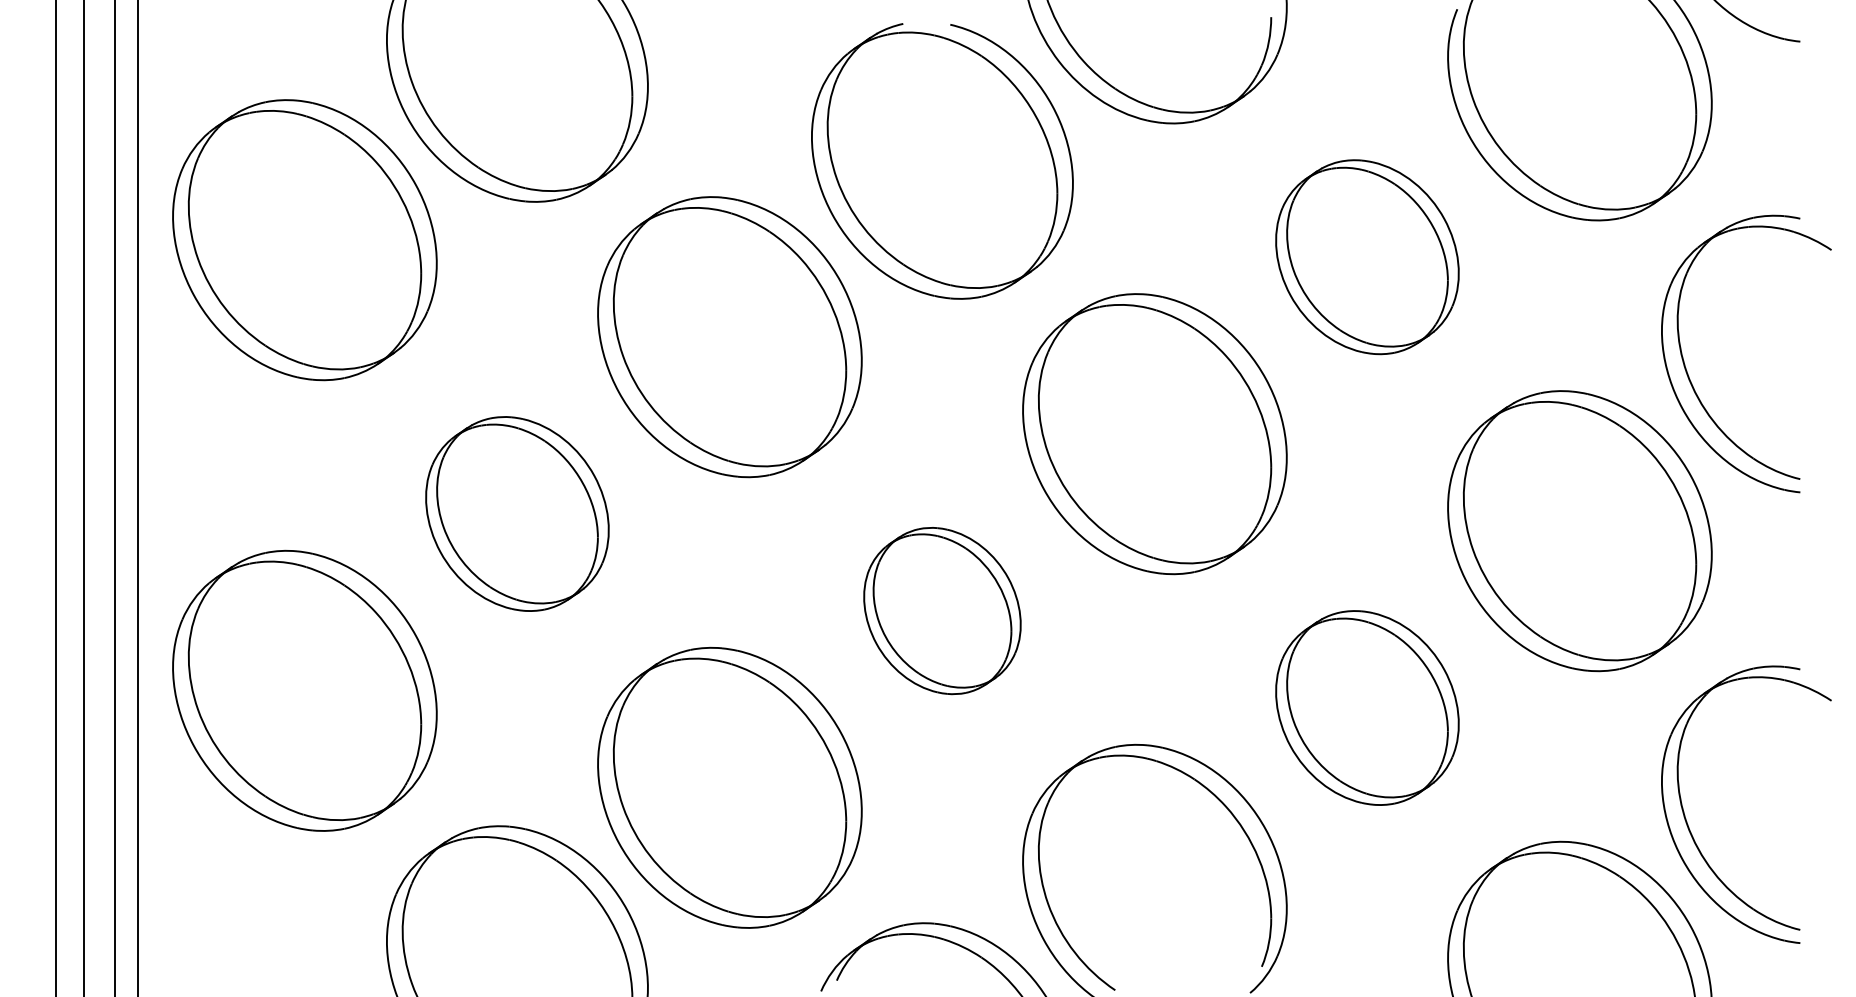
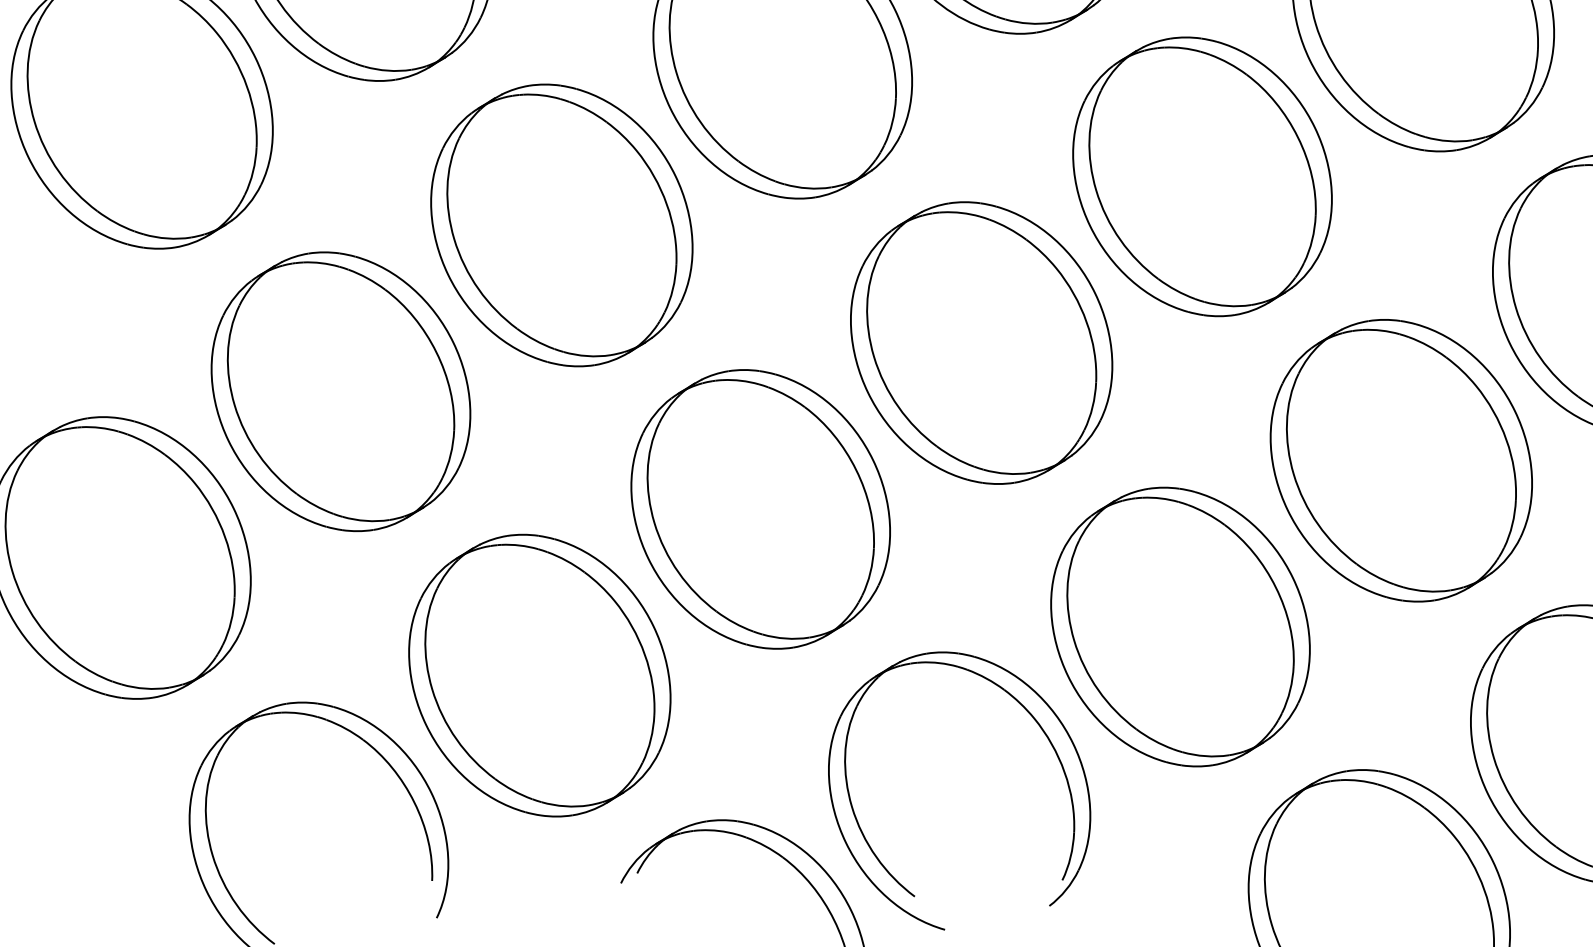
part: (1367, 256) -> (1202, 176), size x1.43
part: (517, 513) -> (341, 391), size x1.43
part: (942, 610) -> (760, 508), size x1.67
part: (1367, 707) -> (1180, 626), size x1.43

